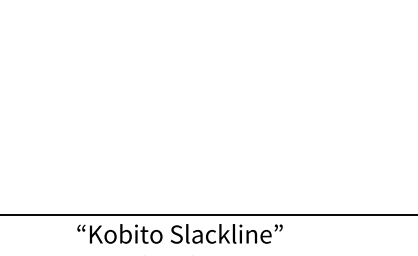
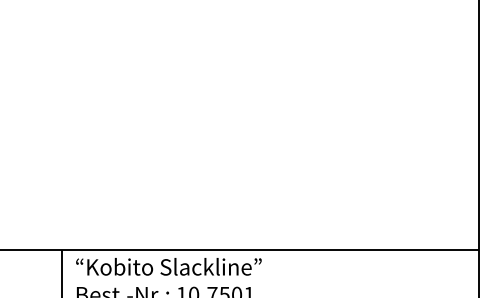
text: (179, 233) -> (168, 266), moved

